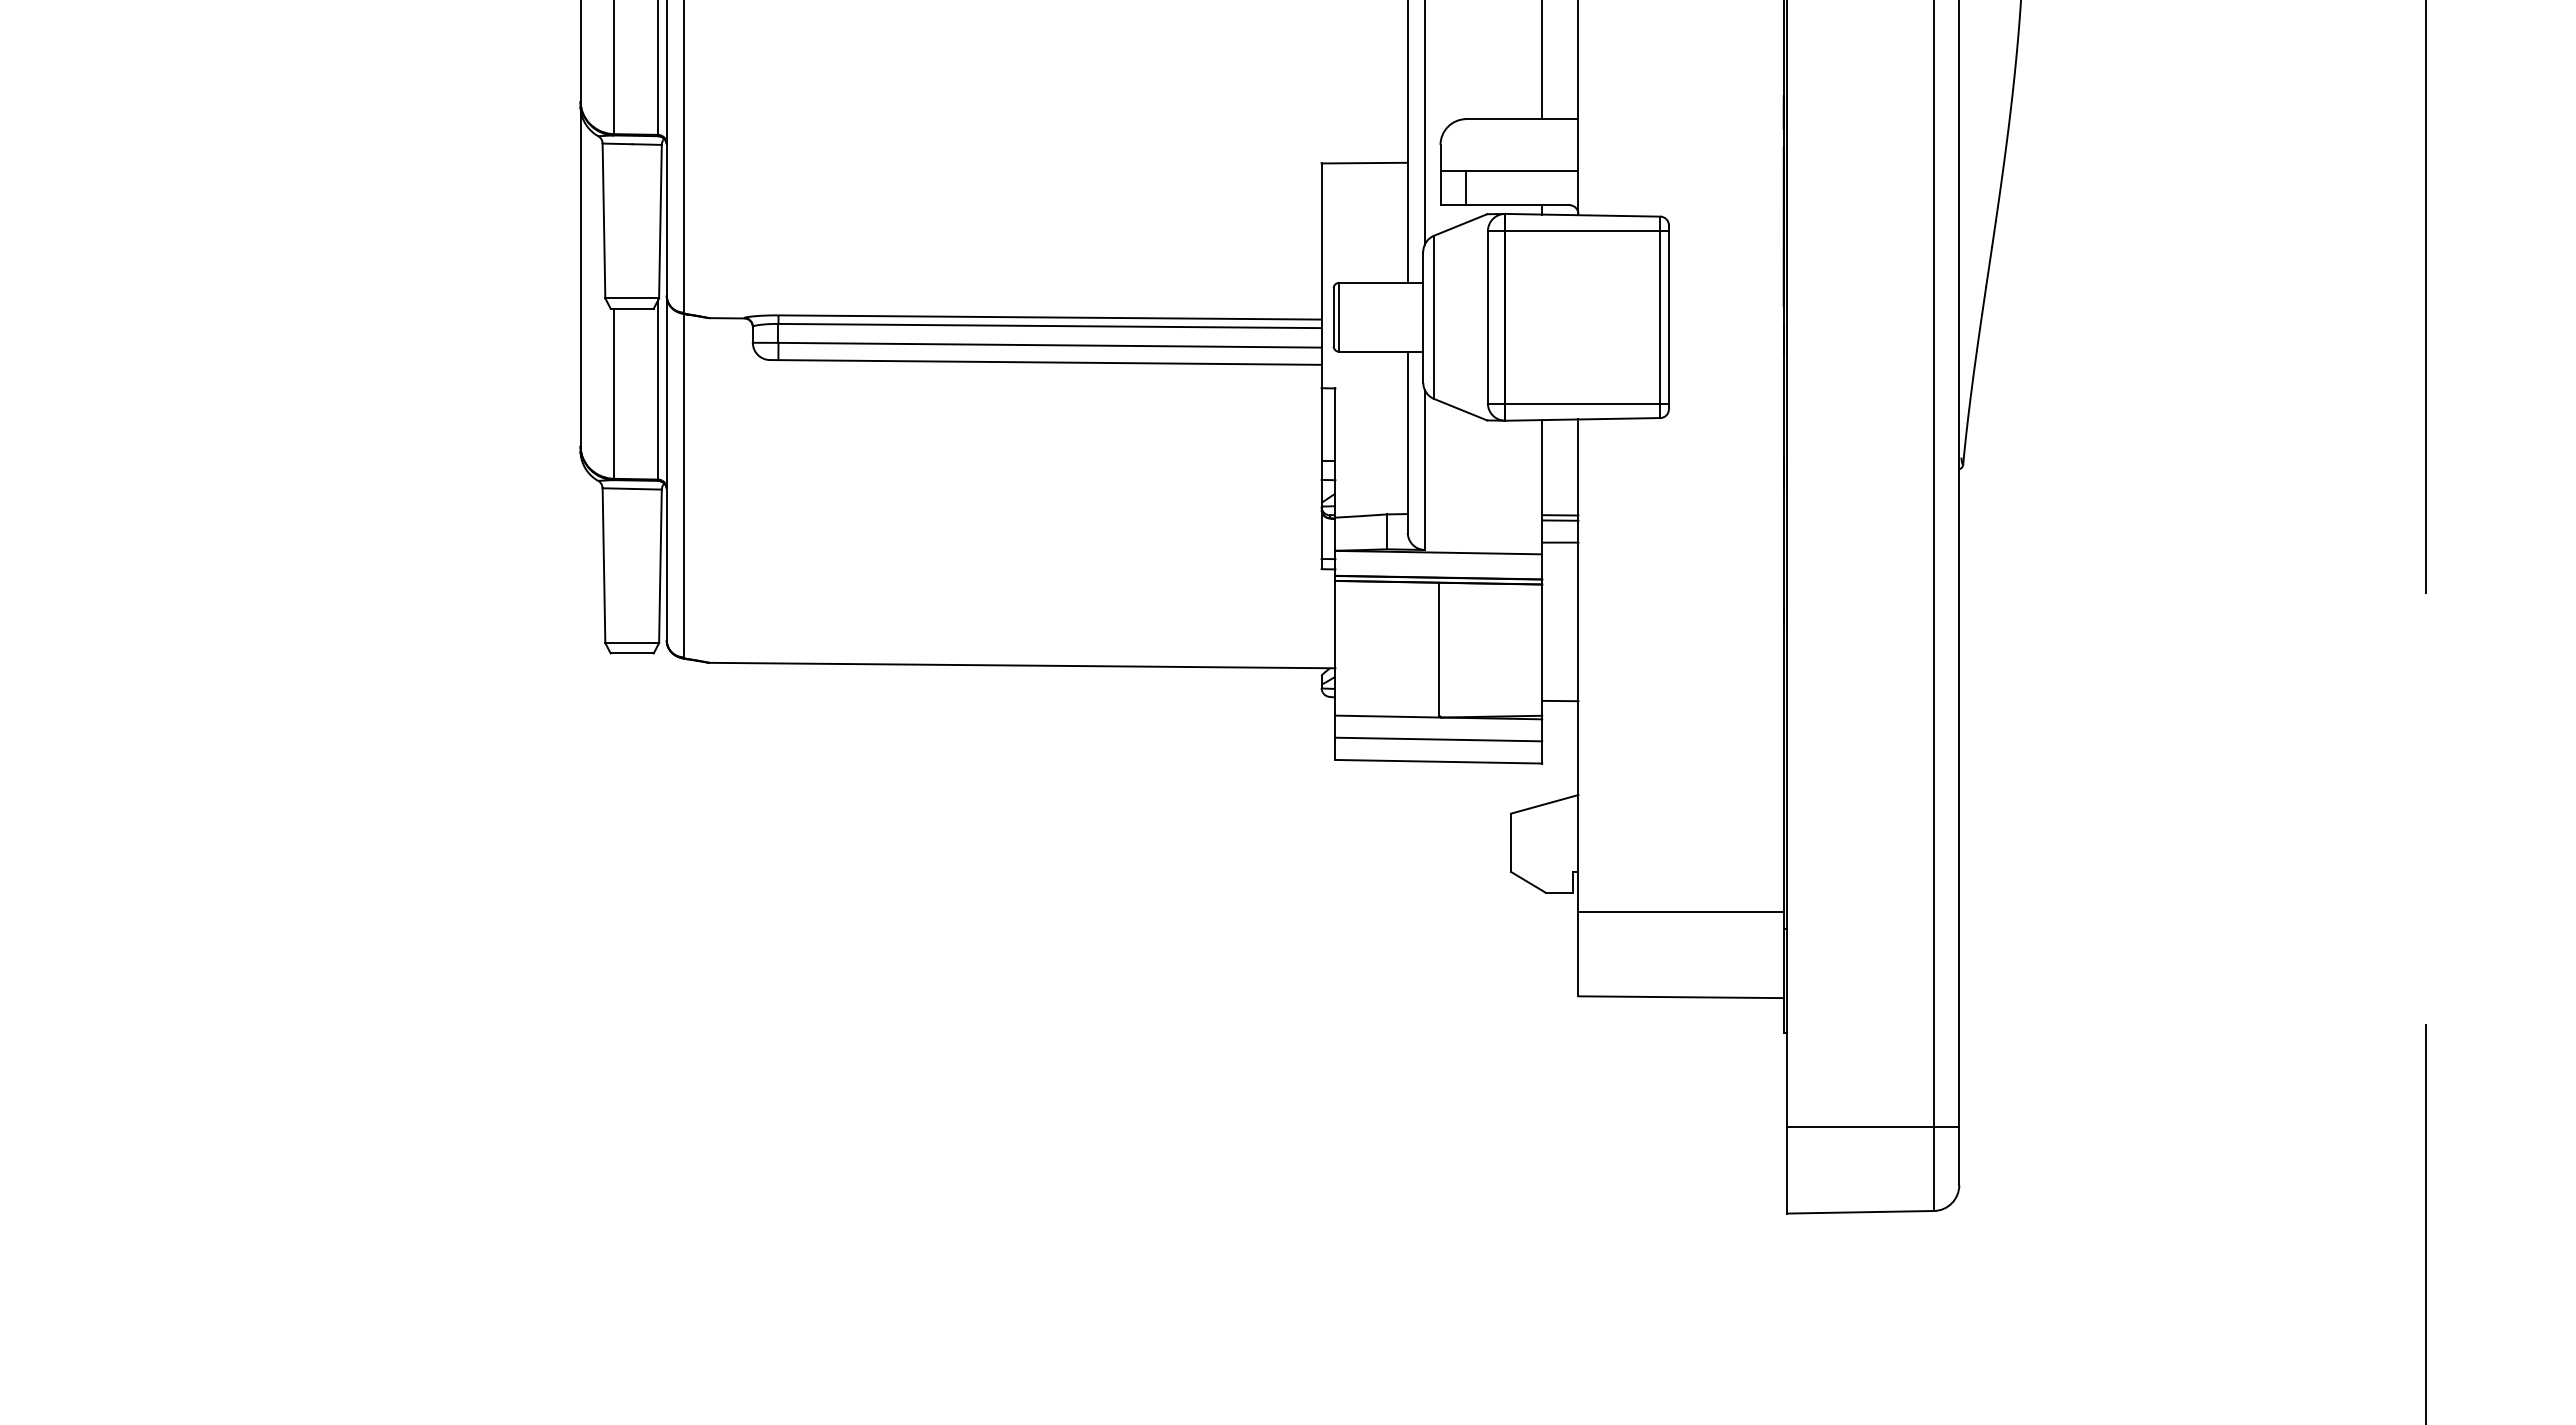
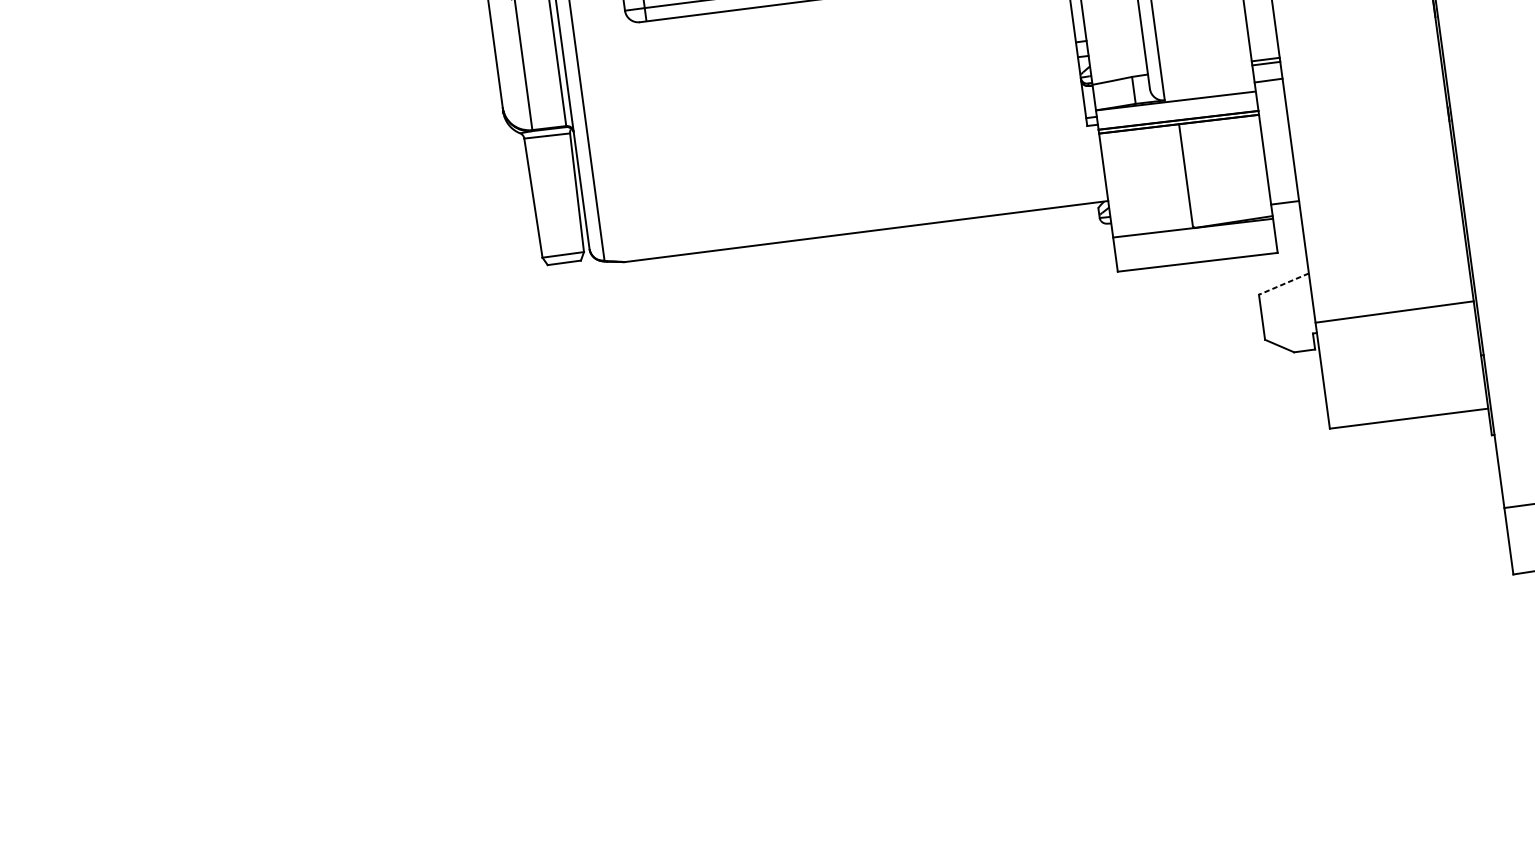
line: (1438, 739) -> (1195, 245), removed
line: (1544, 804) -> (1283, 284), solid -> dashed
line: (1680, 911) -> (1394, 311), moved

